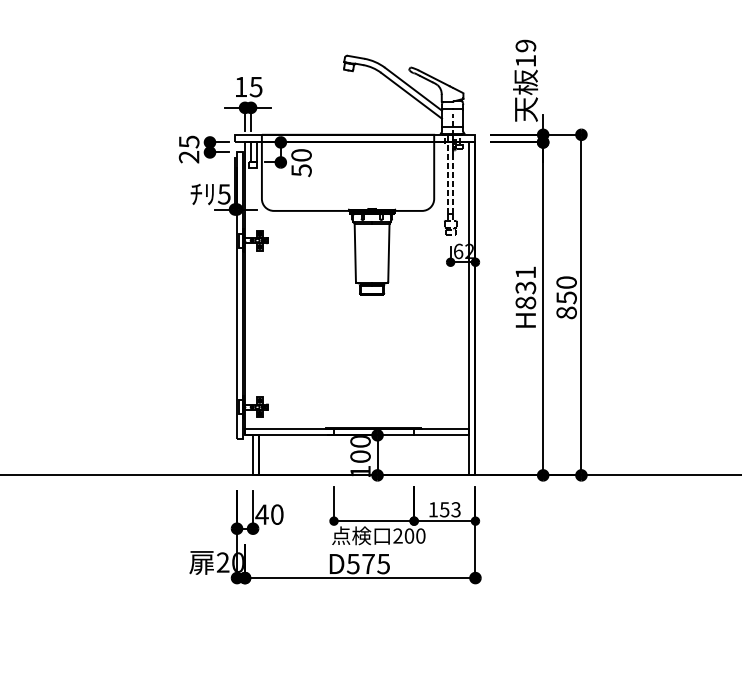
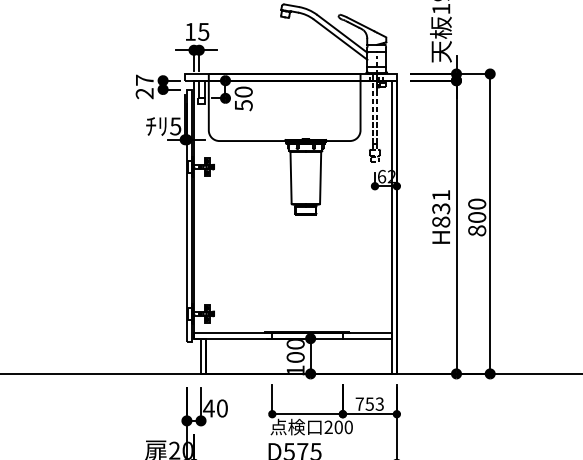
text: (189, 141) -> (145, 79), 25 -> 27
text: (566, 297) -> (477, 217), 850 -> 800
text: (433, 509) -> (359, 403), 153 -> 753

